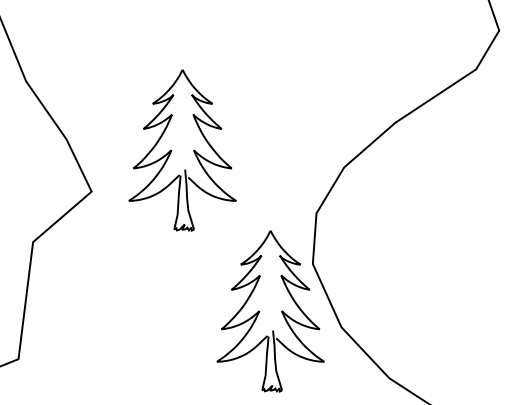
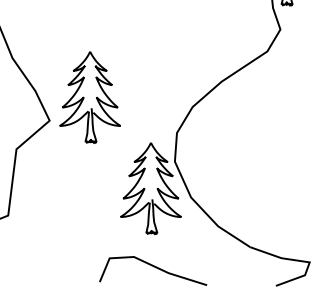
part: (181, 150) -> (89, 97), moved

